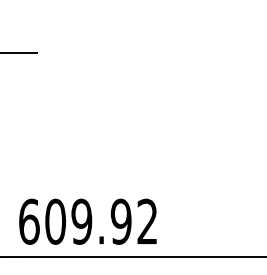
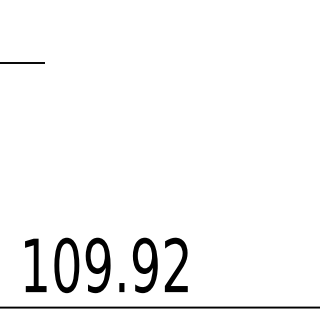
text: (29, 221) -> (35, 265), 609.92 -> 109.92

